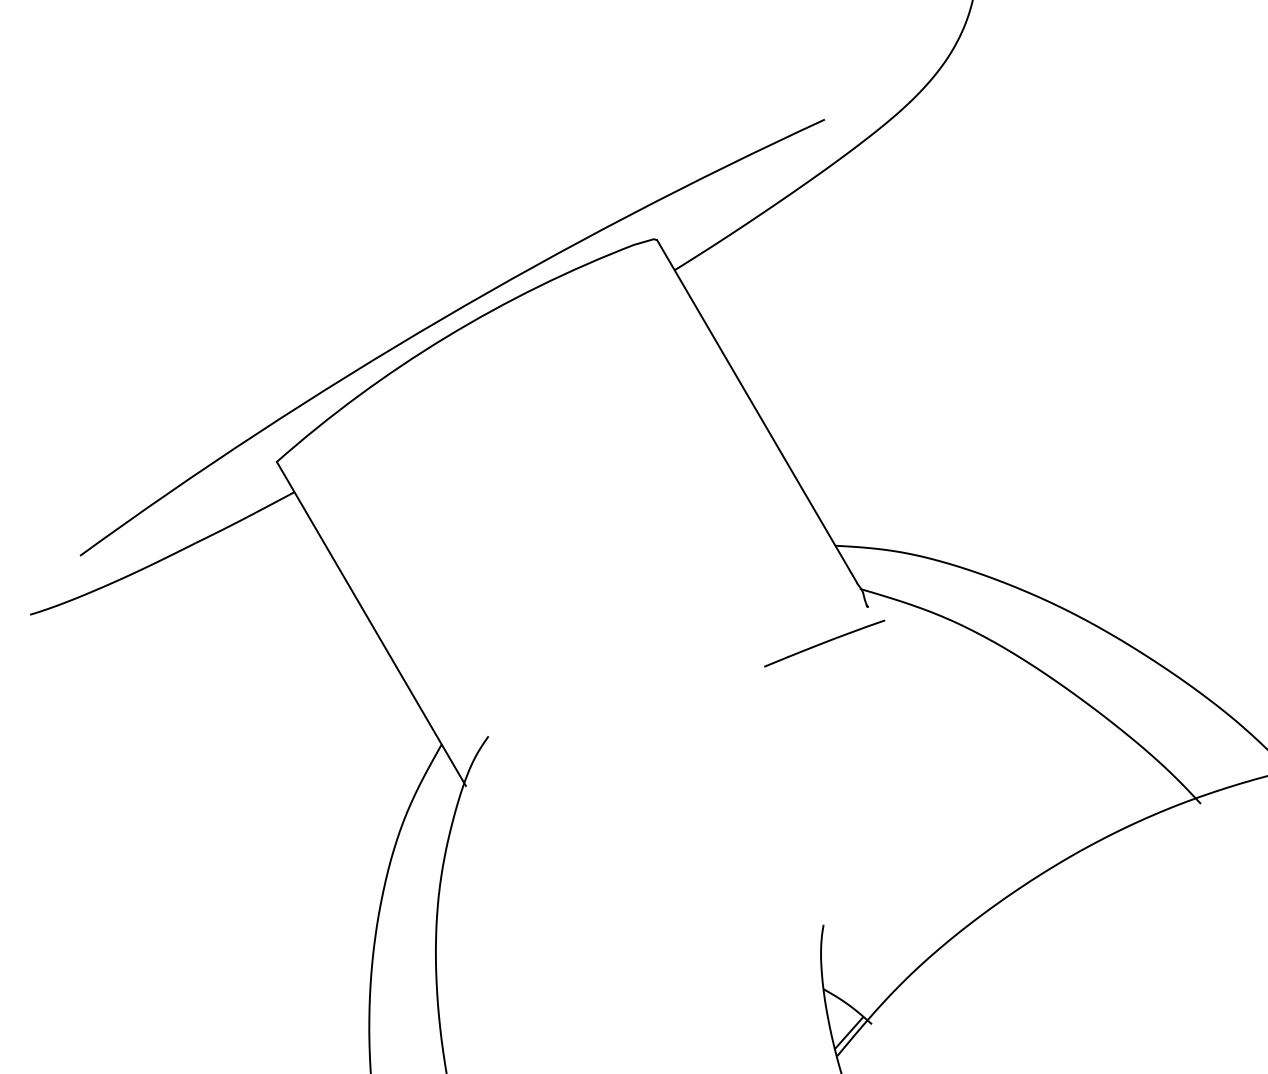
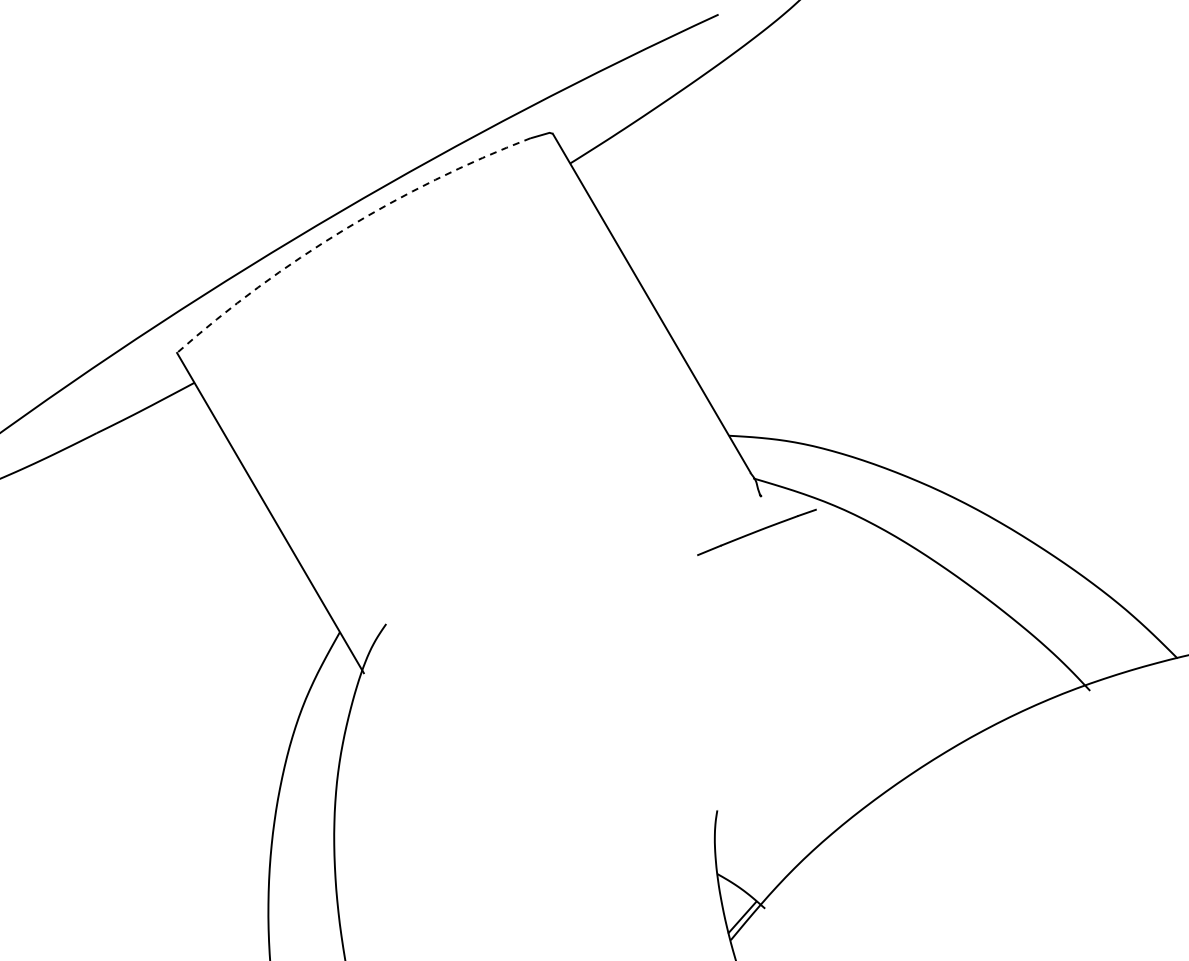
arc: (446, 337) -> (344, 229), solid -> dashed
part: (824, 643) -> (756, 532), moved

